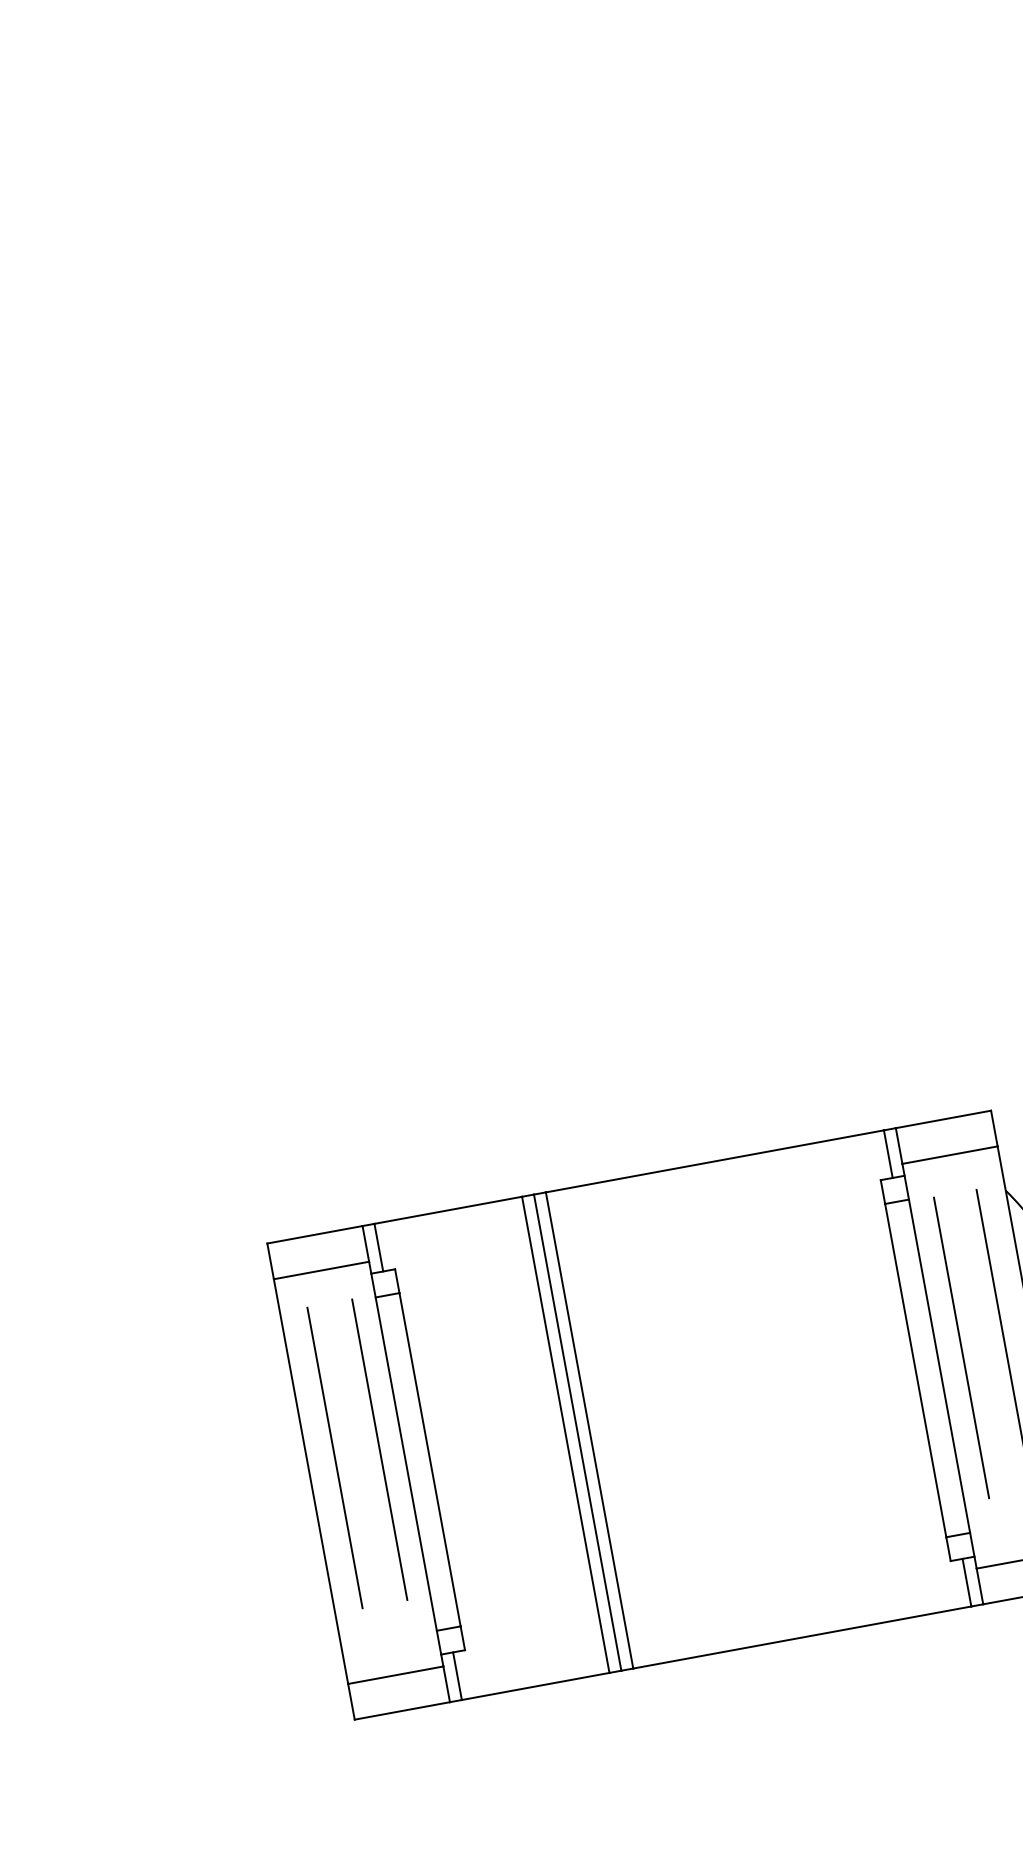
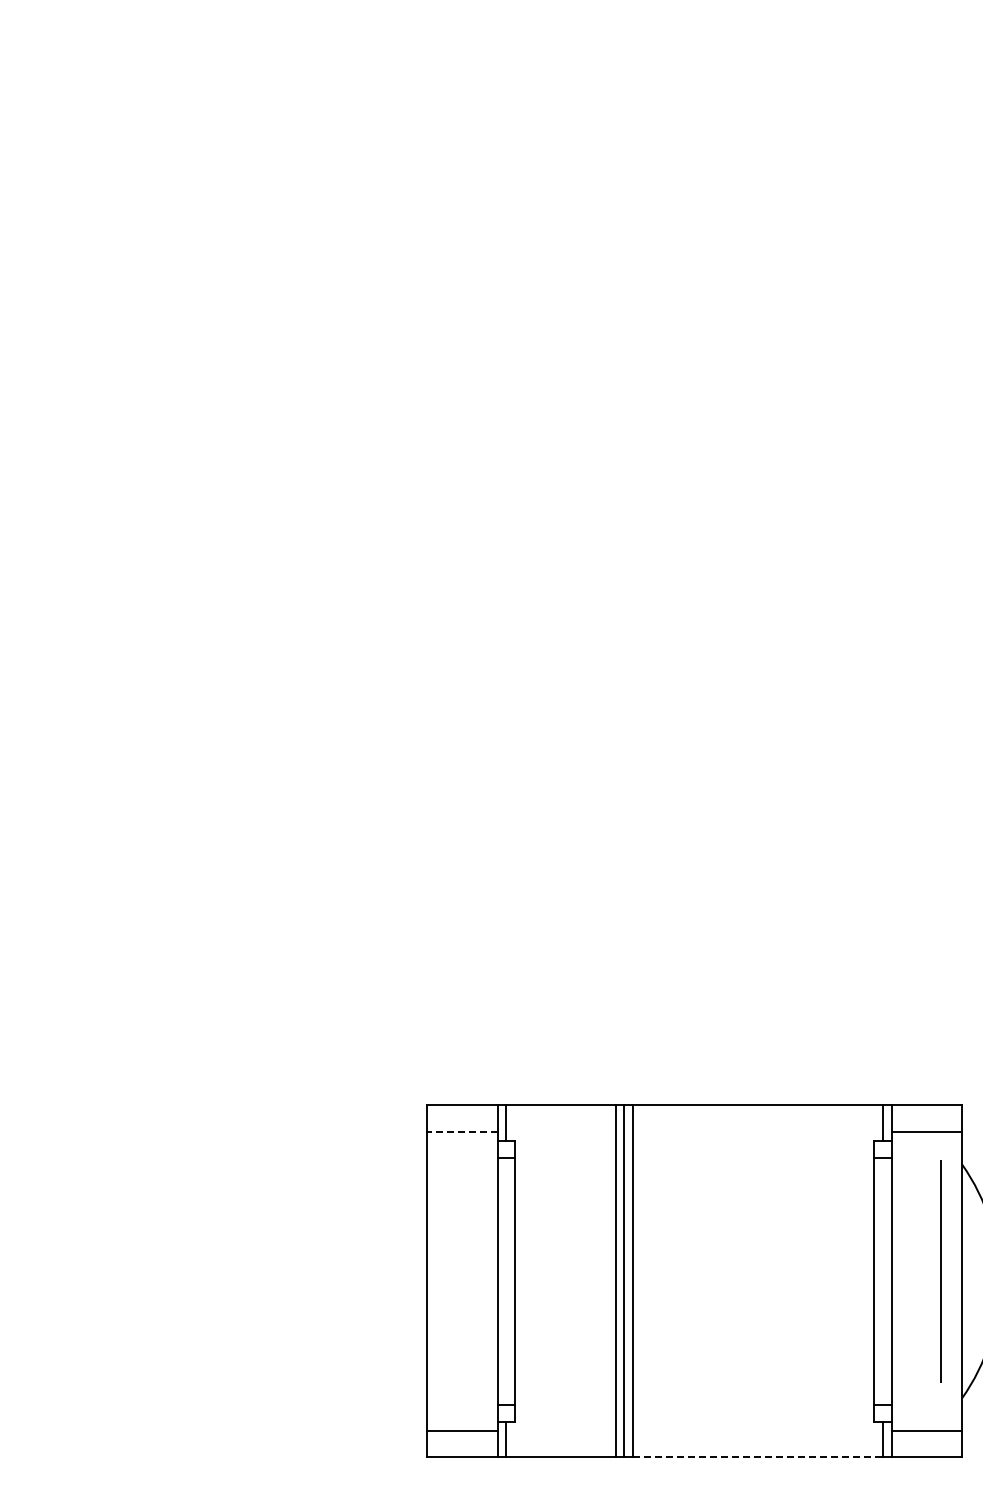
line: (321, 1269) -> (462, 1131), solid -> dashed
line: (962, 1355) -> (909, 1276), removed
line: (381, 1457) -> (480, 1273), removed
line: (336, 1465) -> (447, 1273), removed
line: (802, 1637) -> (758, 1457), solid -> dashed

